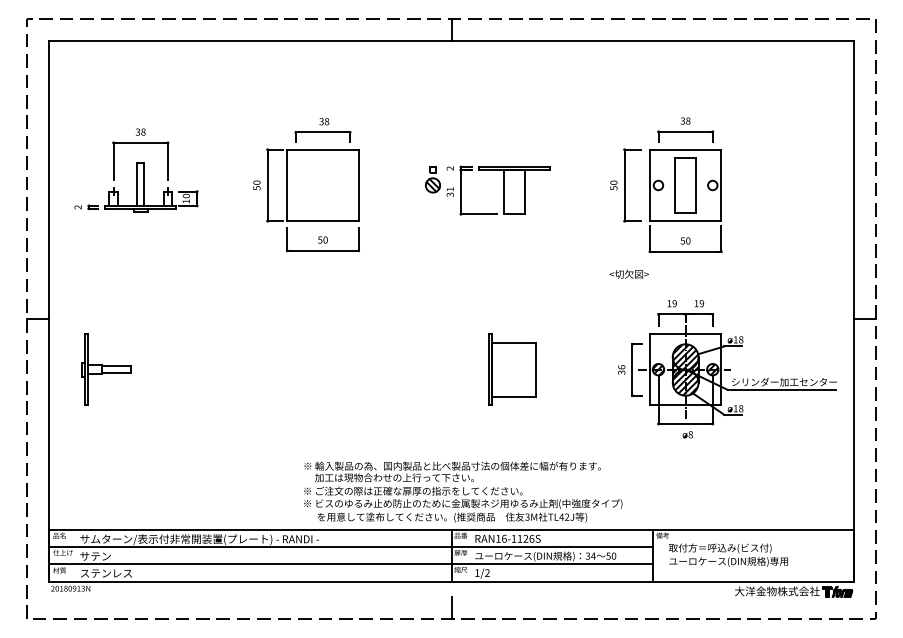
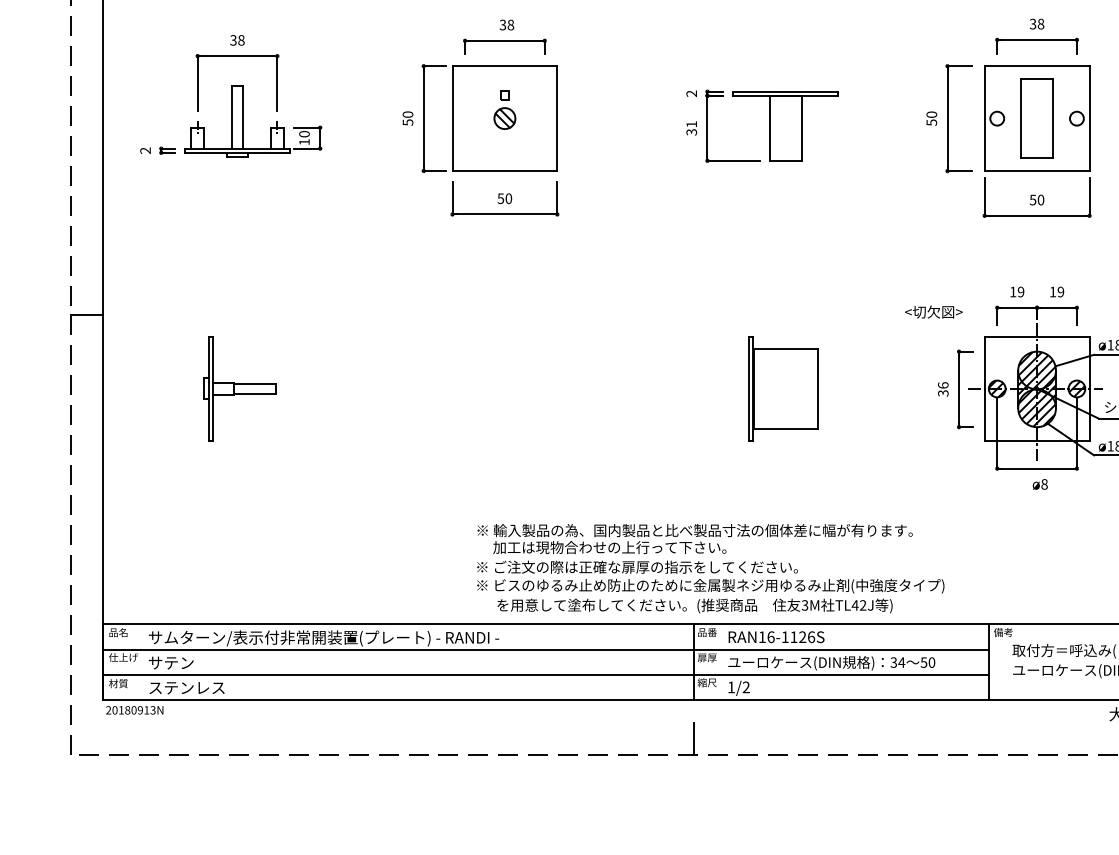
part: (432, 179) -> (504, 109), moved
text: (628, 273) -> (932, 310), moved
part: (106, 369) -> (240, 388), moved

